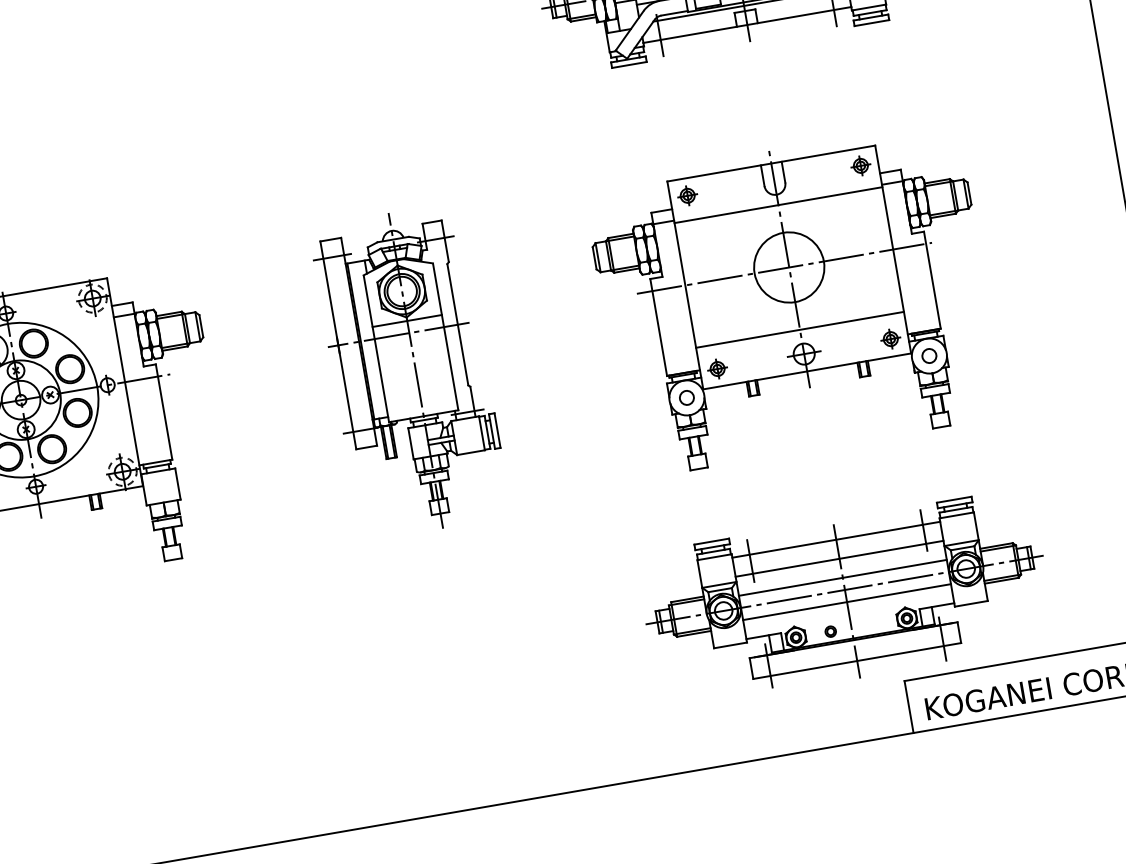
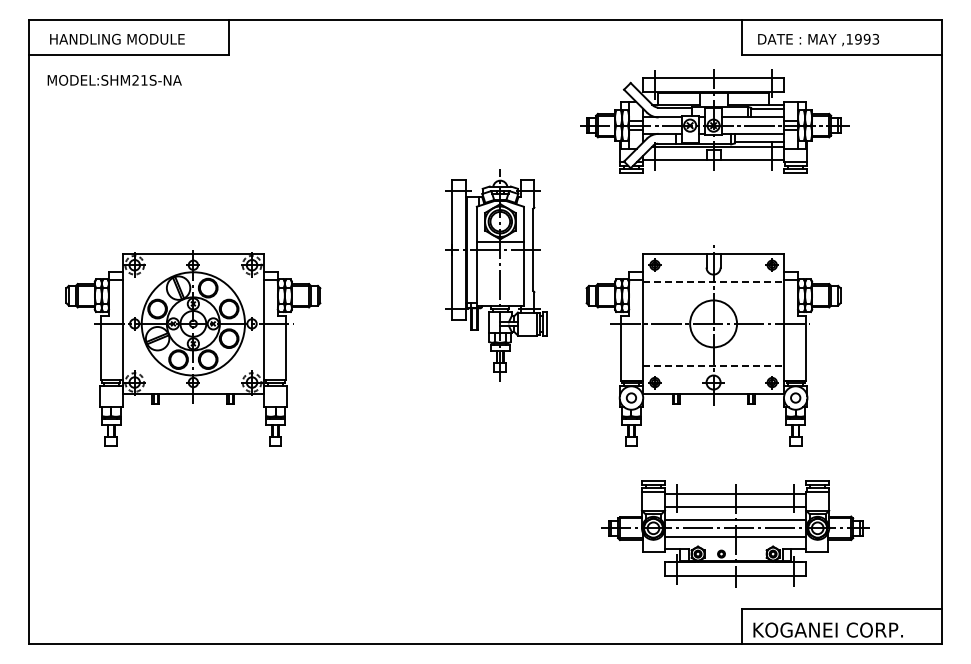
line: (779, 204) -> (714, 281), solid -> dashed
line: (801, 330) -> (714, 366), solid -> dashed
part: (410, 371) -> (496, 275), moved
part: (846, 597) -> (735, 533), moved

